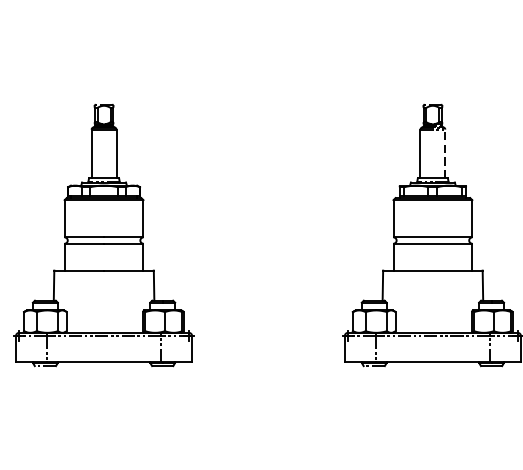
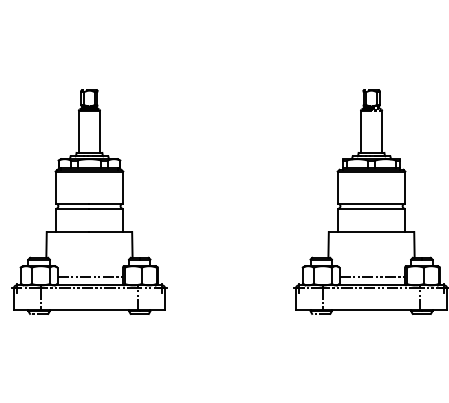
line: (445, 154) -> (382, 132), dashed -> solid
line: (104, 322) -> (89, 276), added
line: (432, 322) -> (371, 276), added

